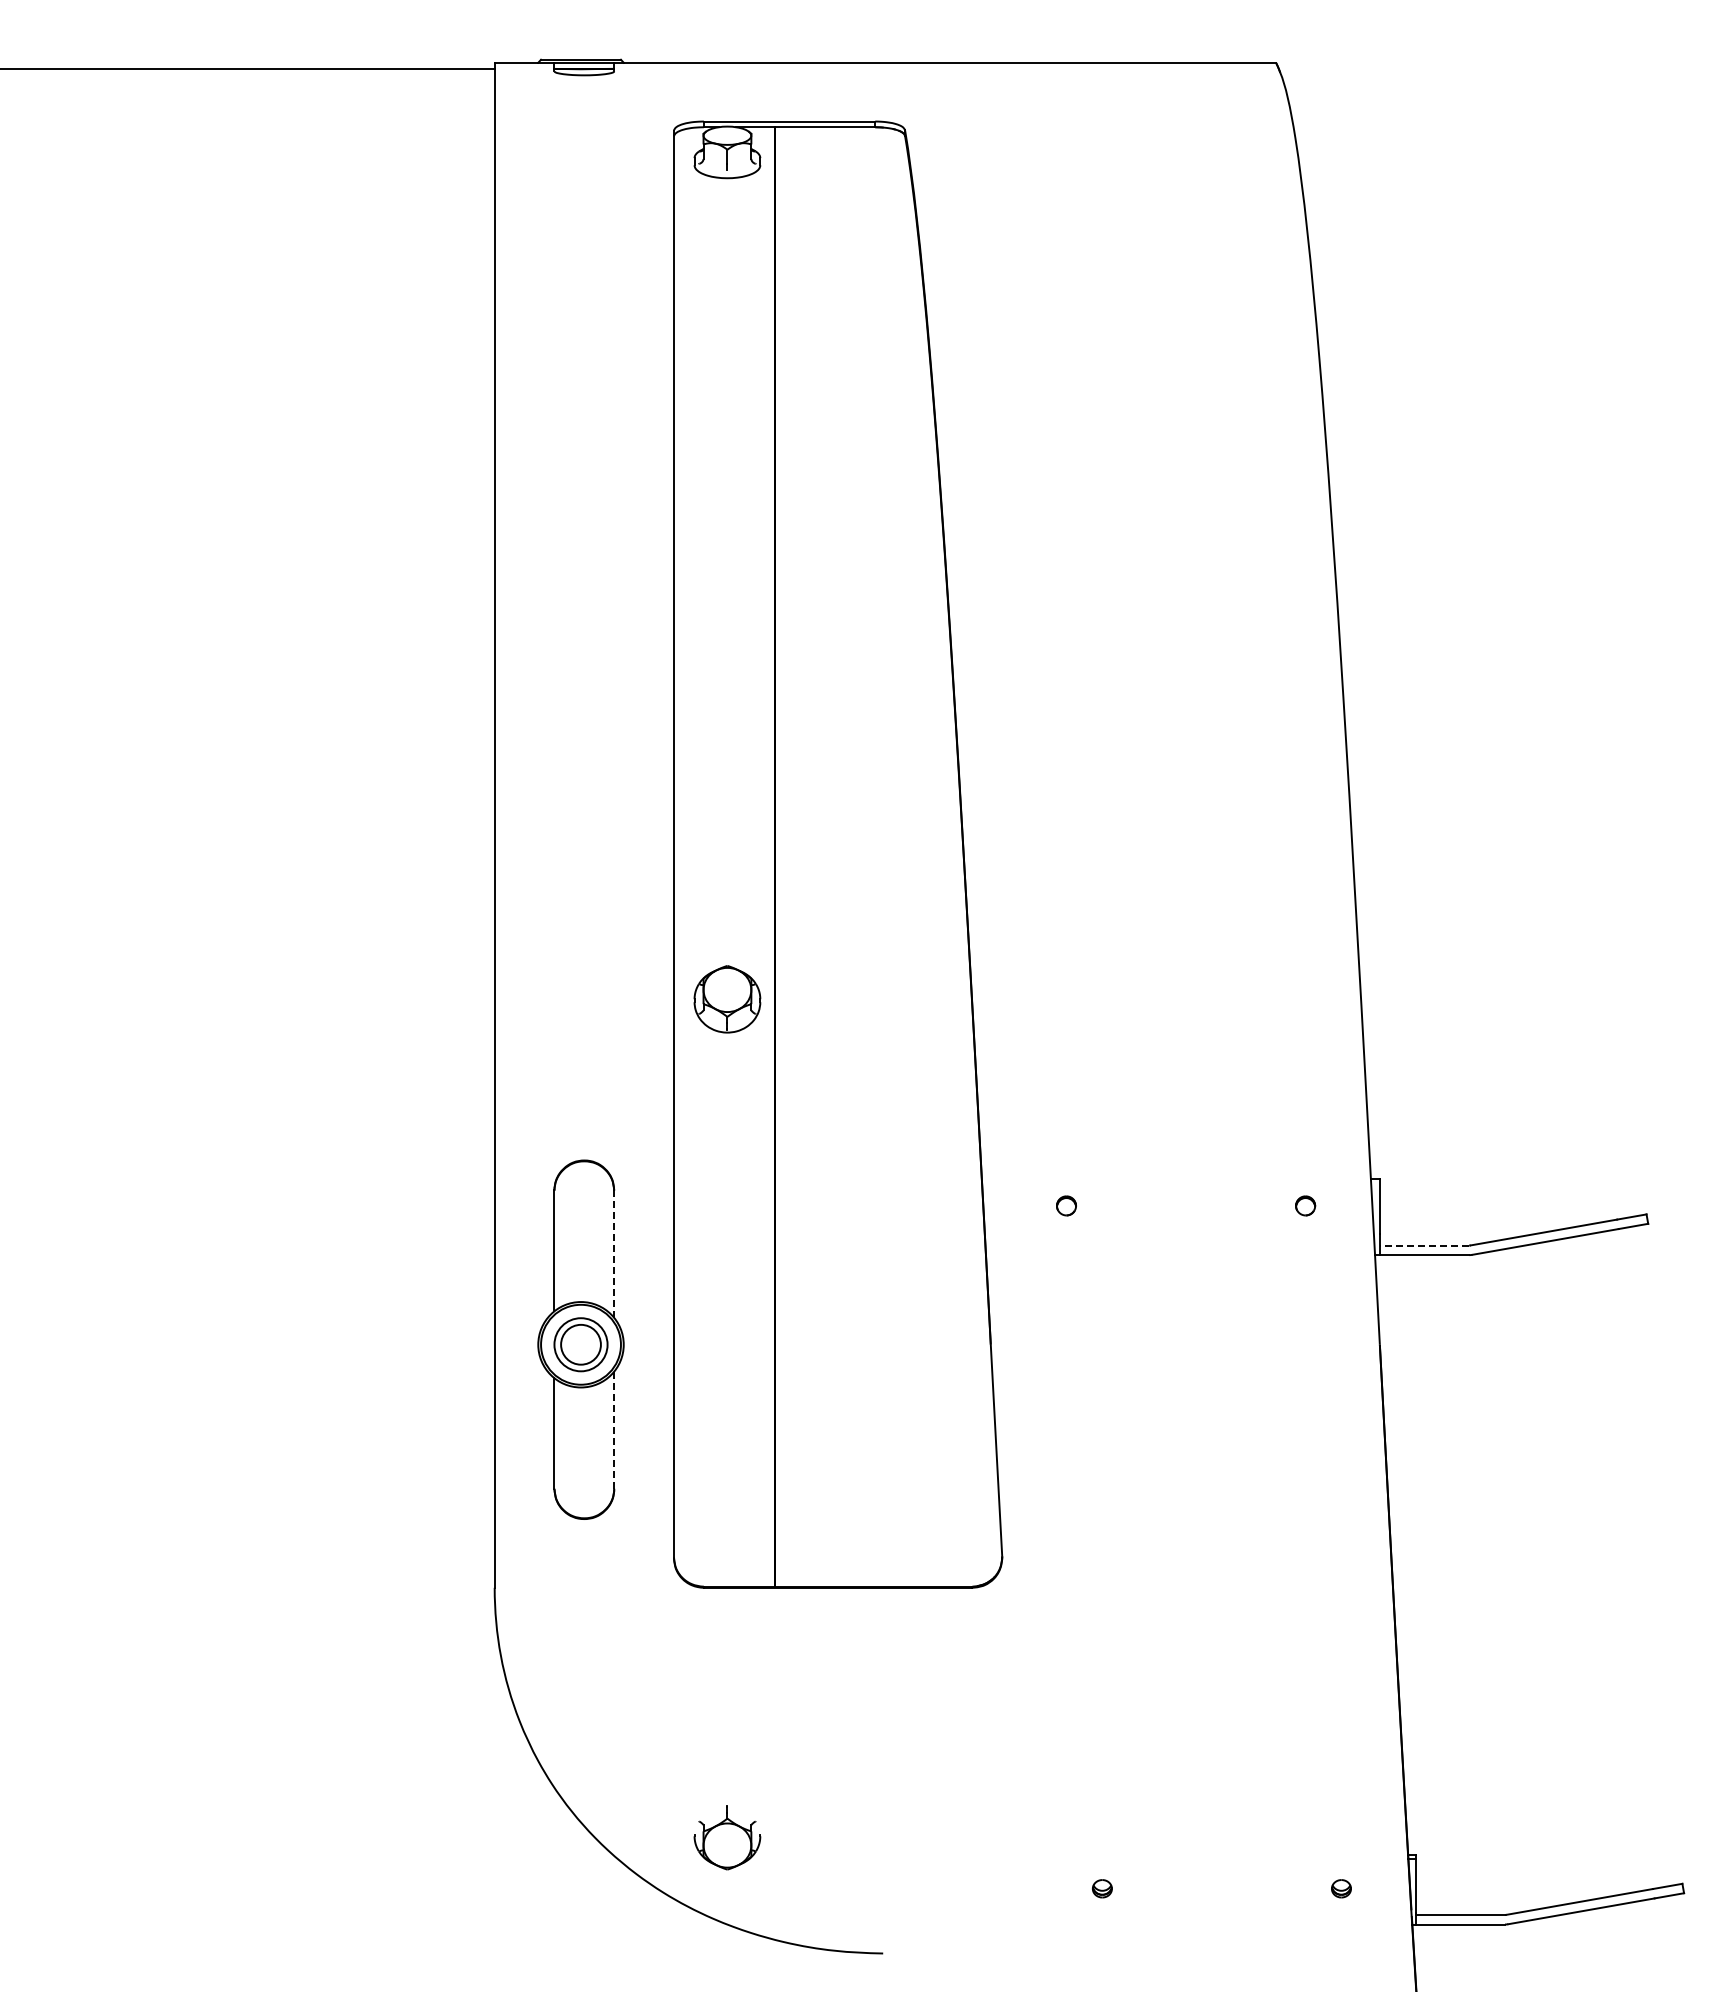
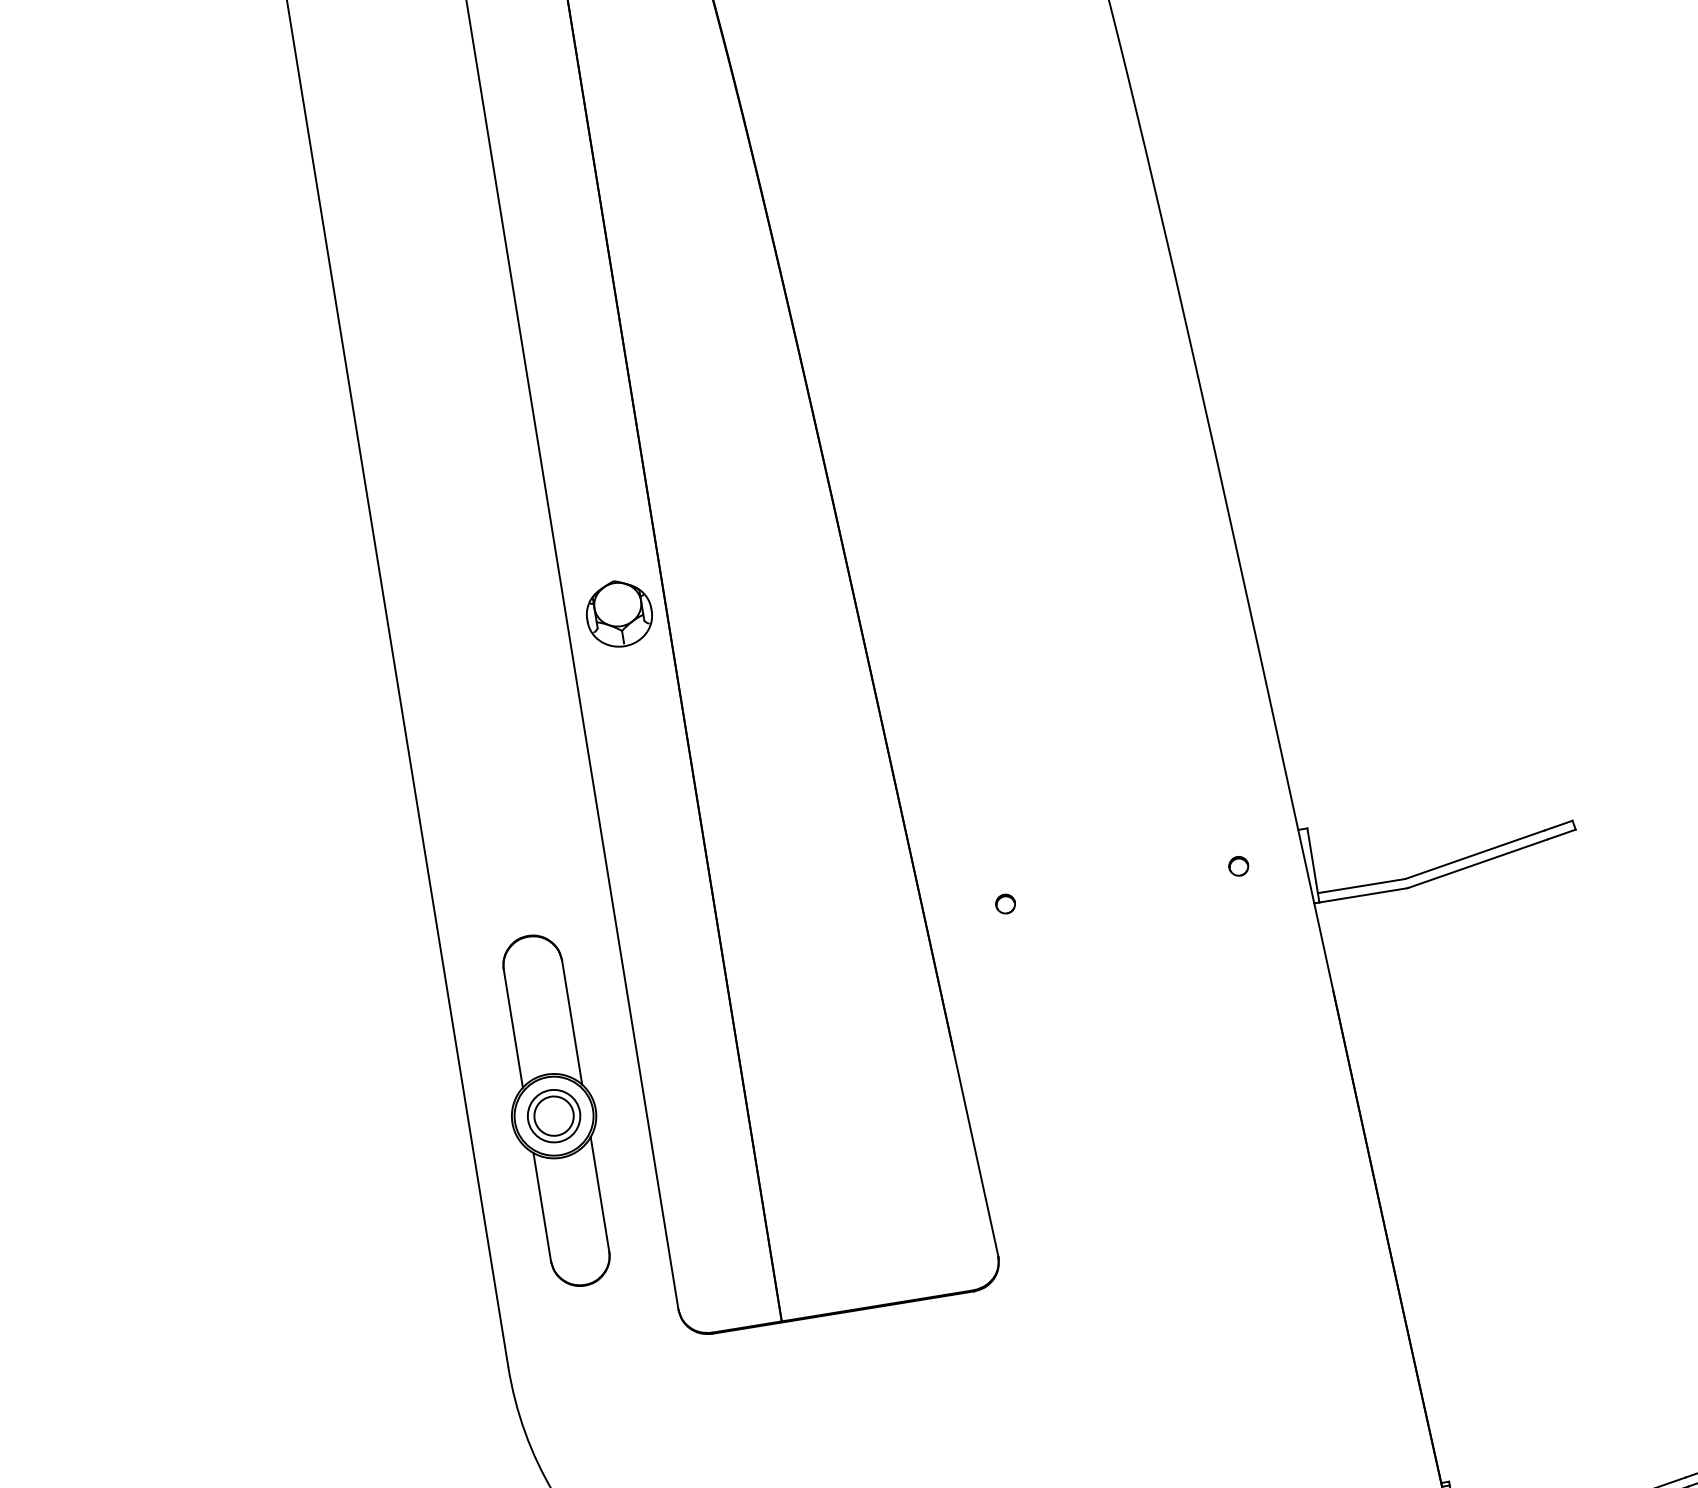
part: (727, 999) -> (619, 613), moved
line: (1424, 1245) -> (1360, 886), dashed -> solid
line: (614, 1254) -> (572, 1022), dashed -> solid
line: (614, 1430) -> (600, 1194), dashed -> solid

